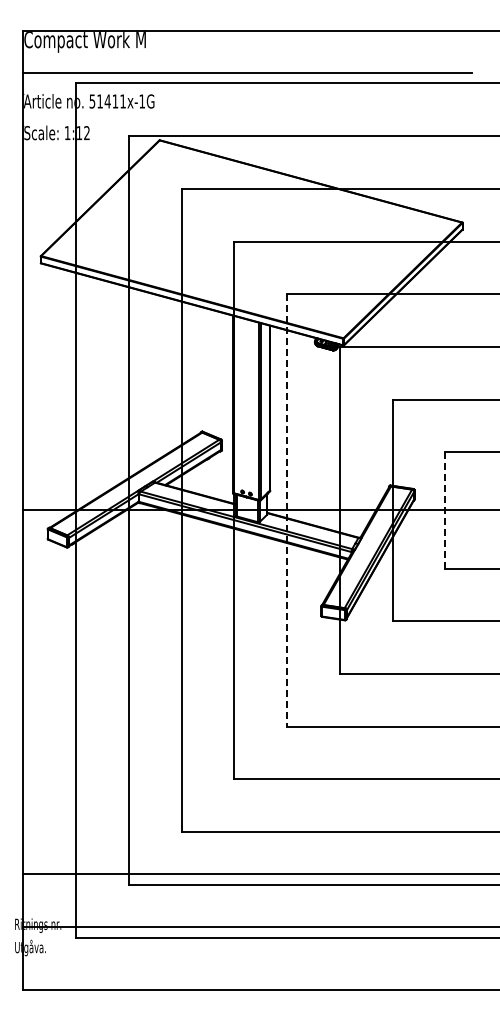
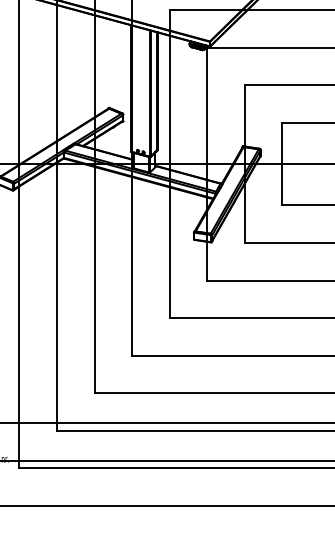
line: (287, 510) -> (169, 164), dashed -> solid
line: (445, 510) -> (282, 164), dashed -> solid

